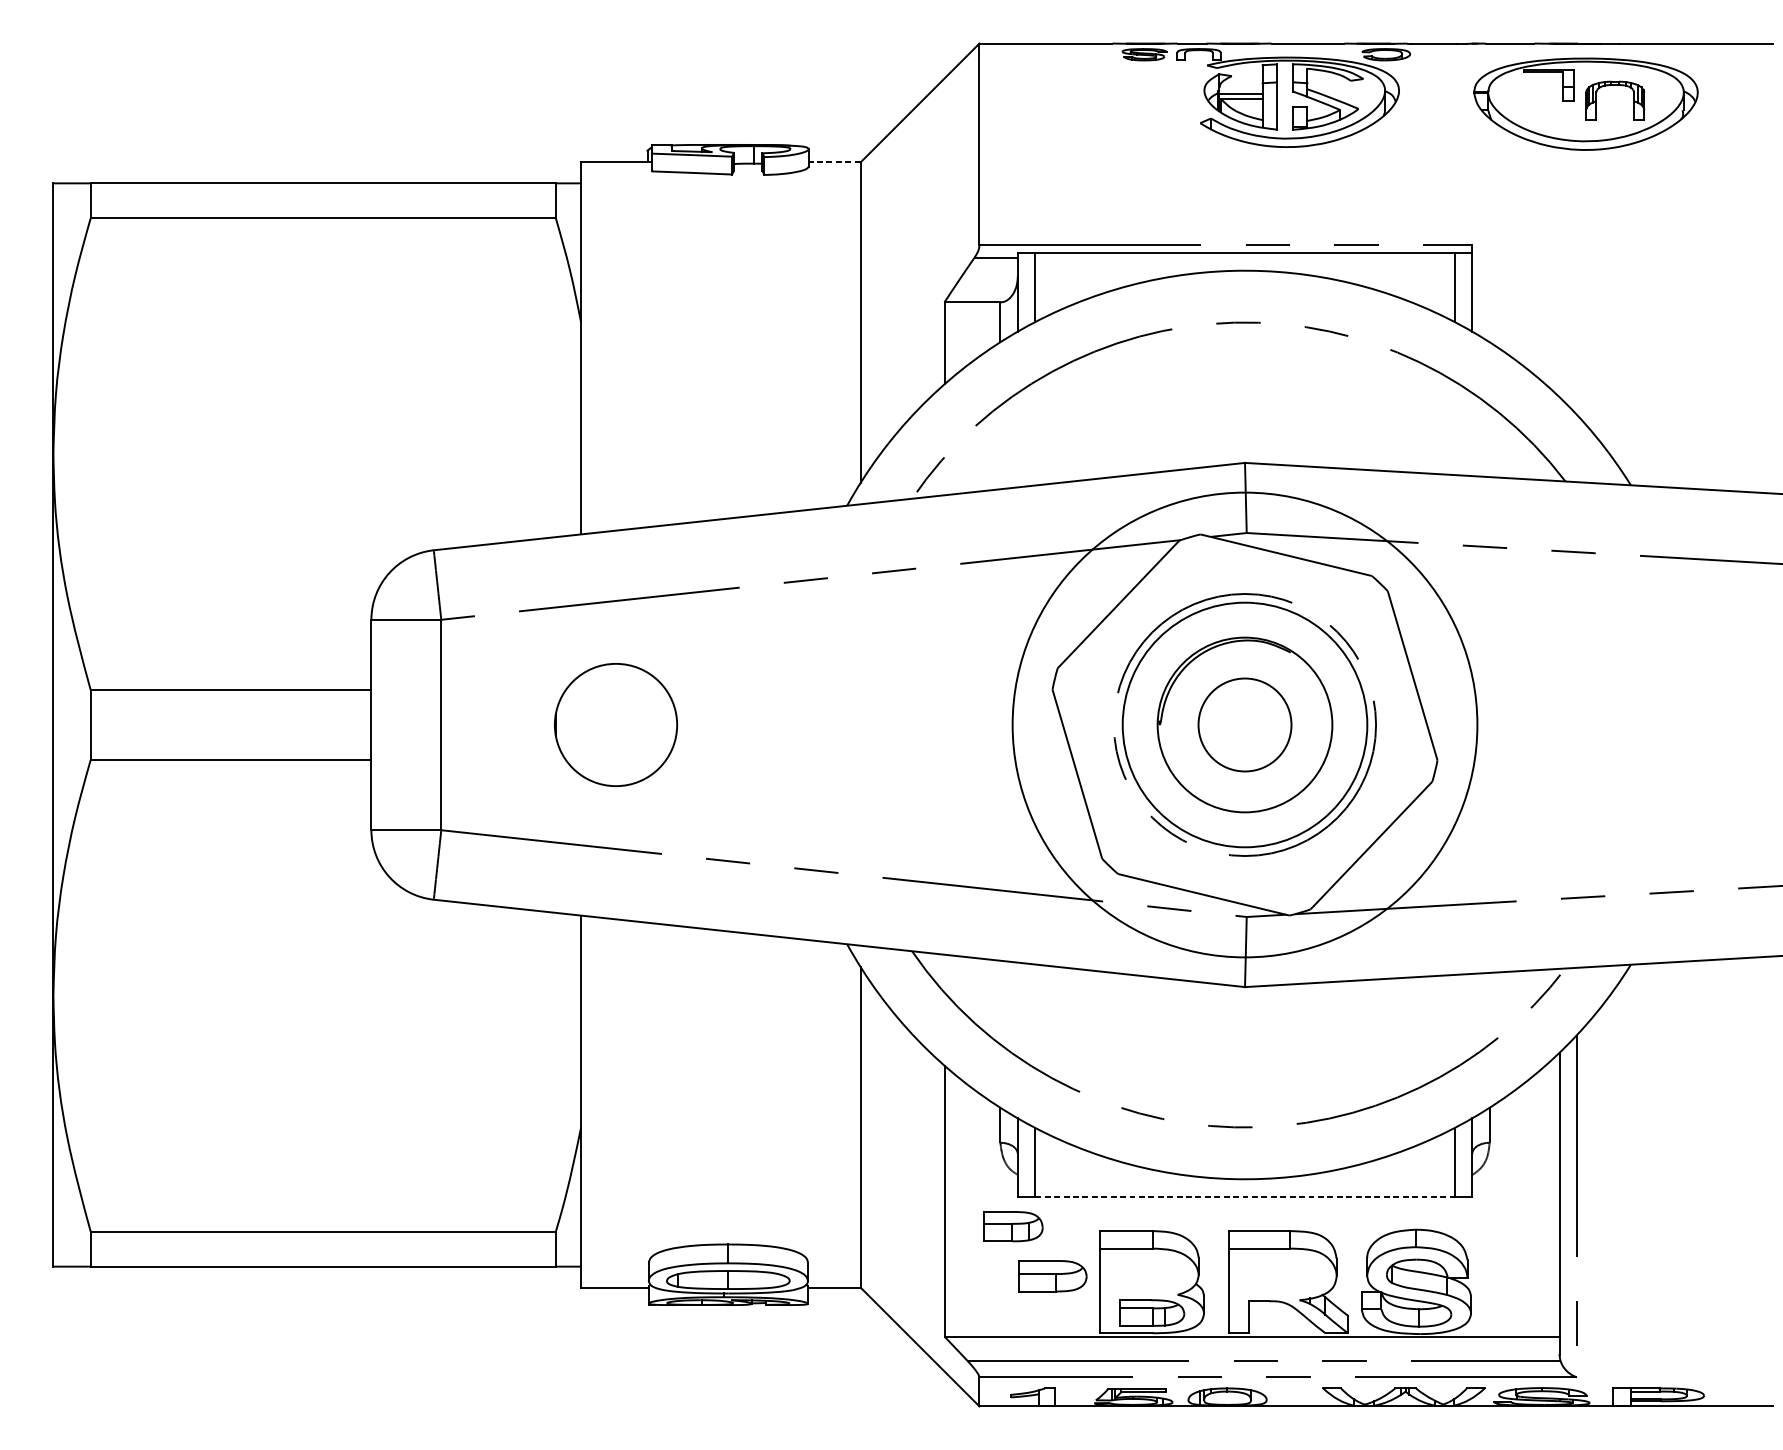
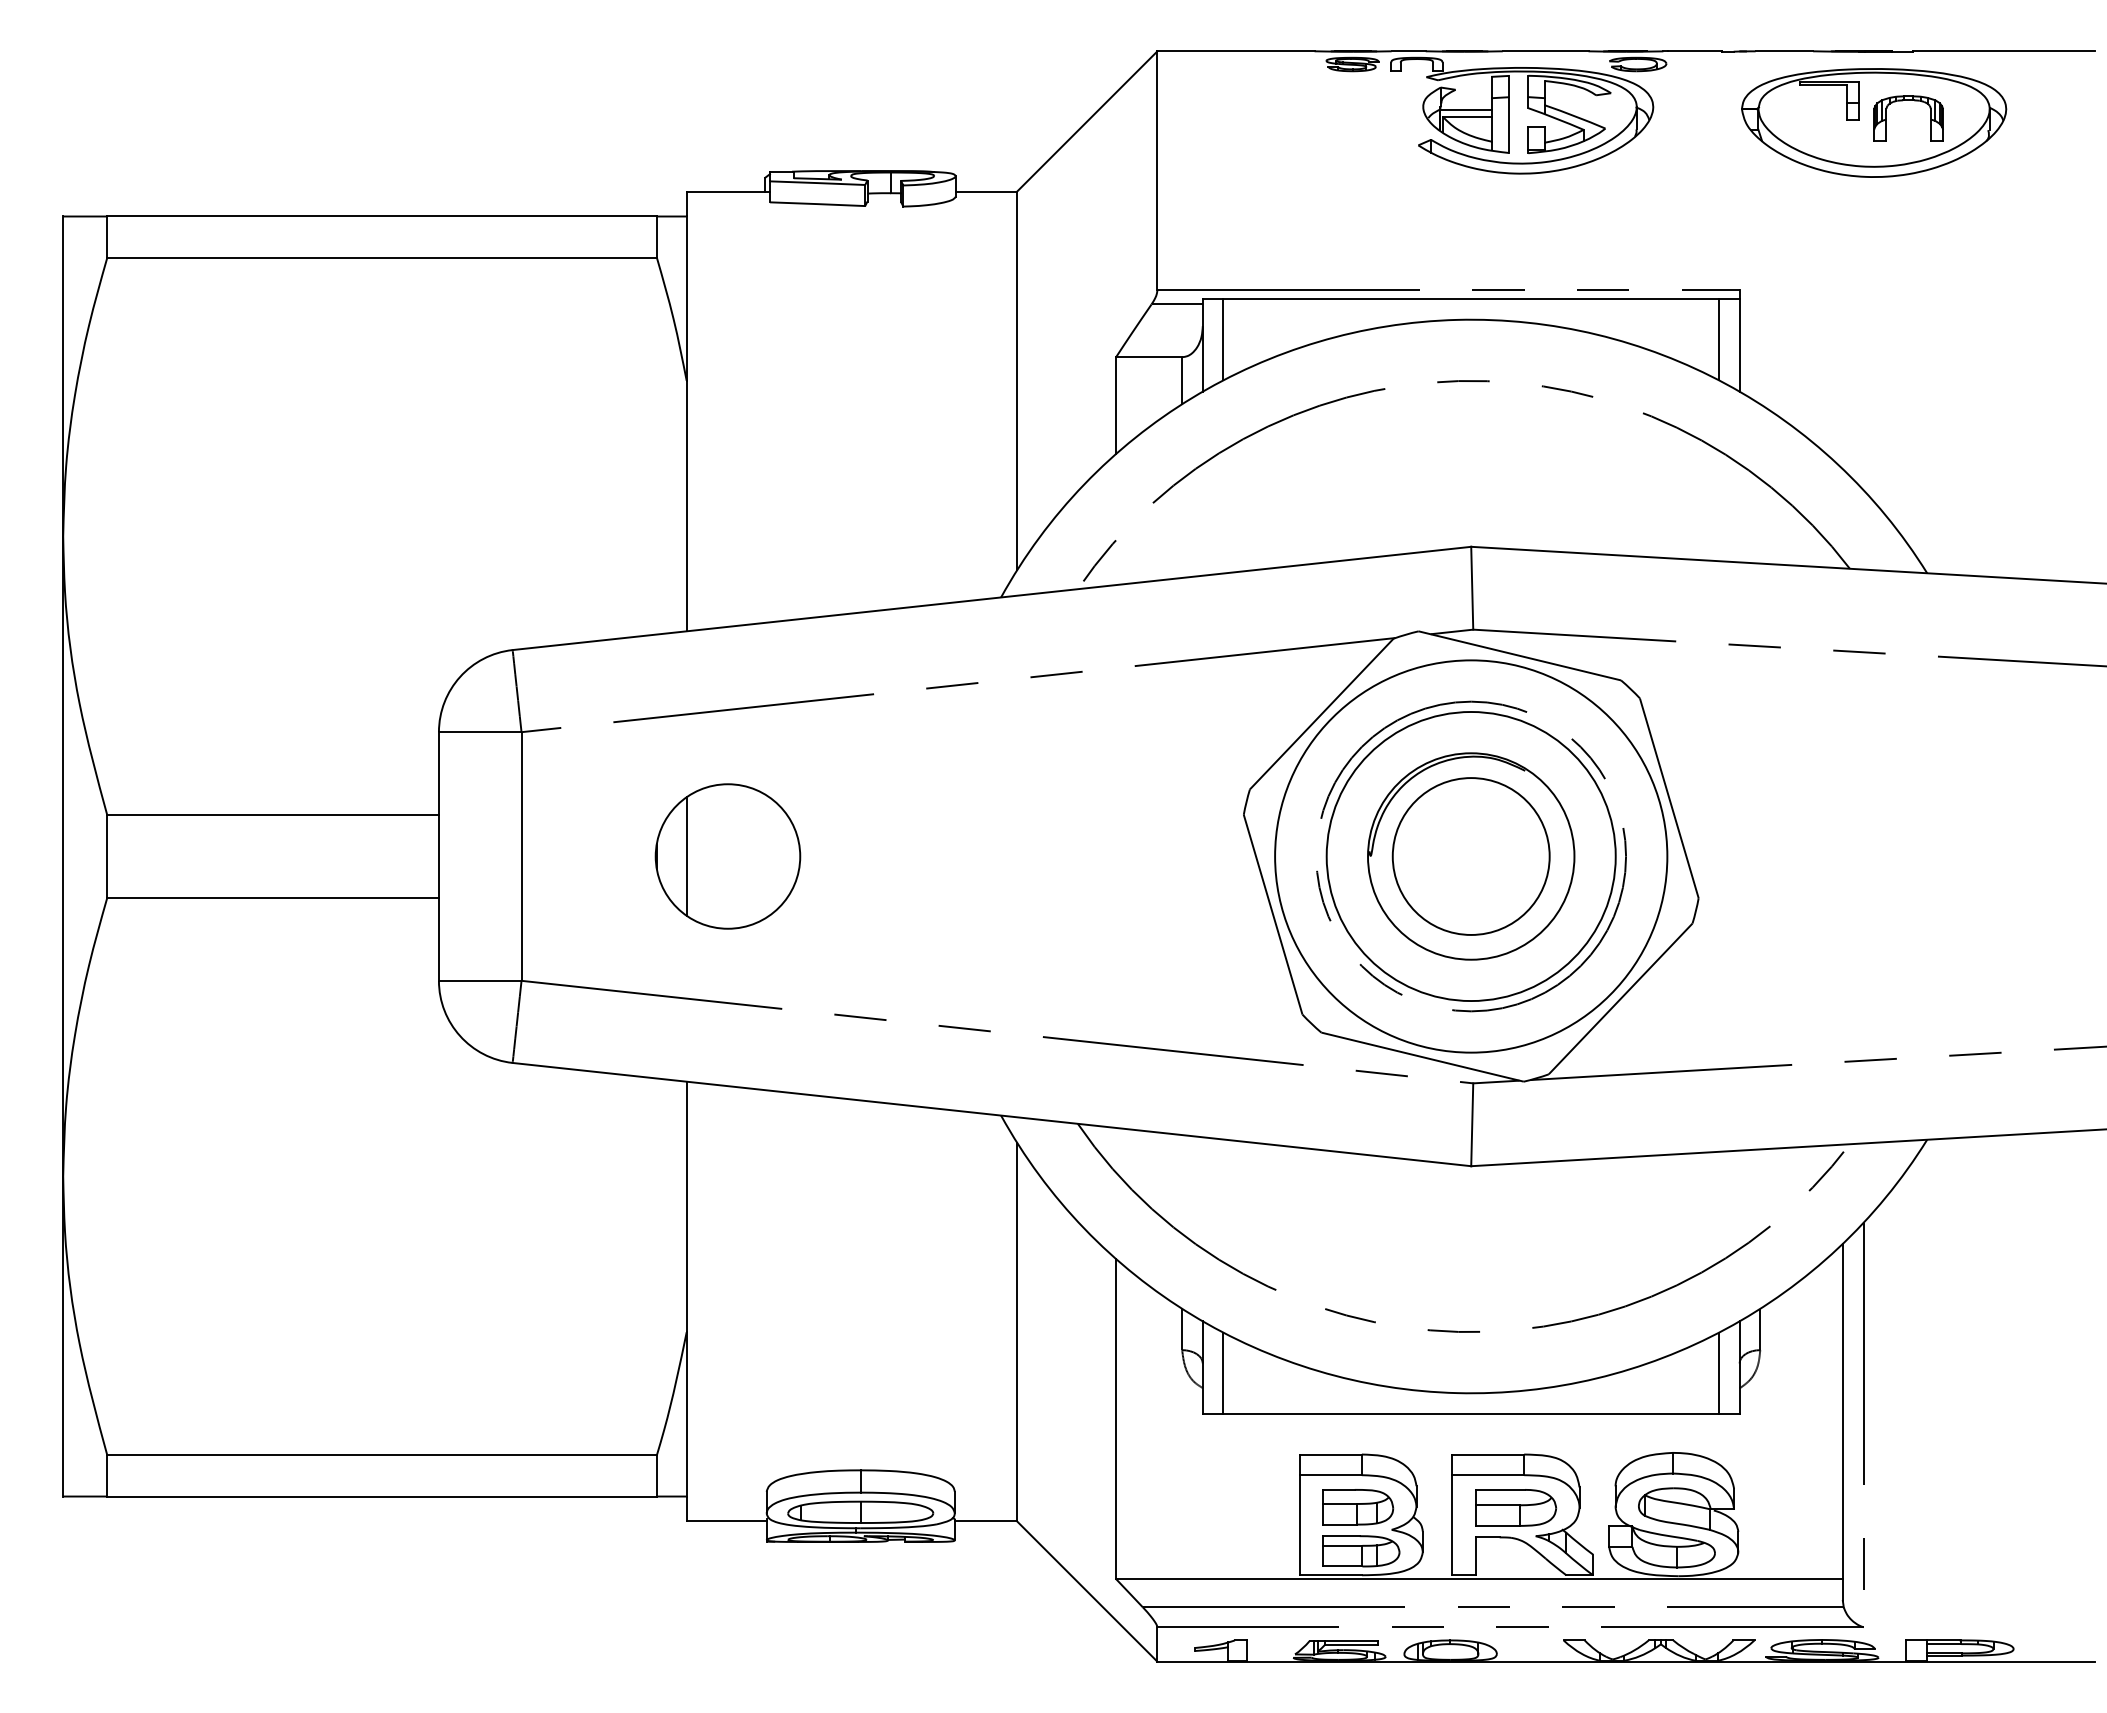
line: (834, 162) -> (986, 191), dashed -> solid
line: (580, 725) -> (686, 856), added
circle: (1244, 725) -> (1470, 856), size x1.43
circle: (1245, 725) -> (1471, 856), size x0.71
line: (1245, 1196) -> (1471, 1413), dashed -> solid
part: (1013, 1226) -> (1358, 1507), moved
part: (1053, 1275) -> (1516, 1507), moved

